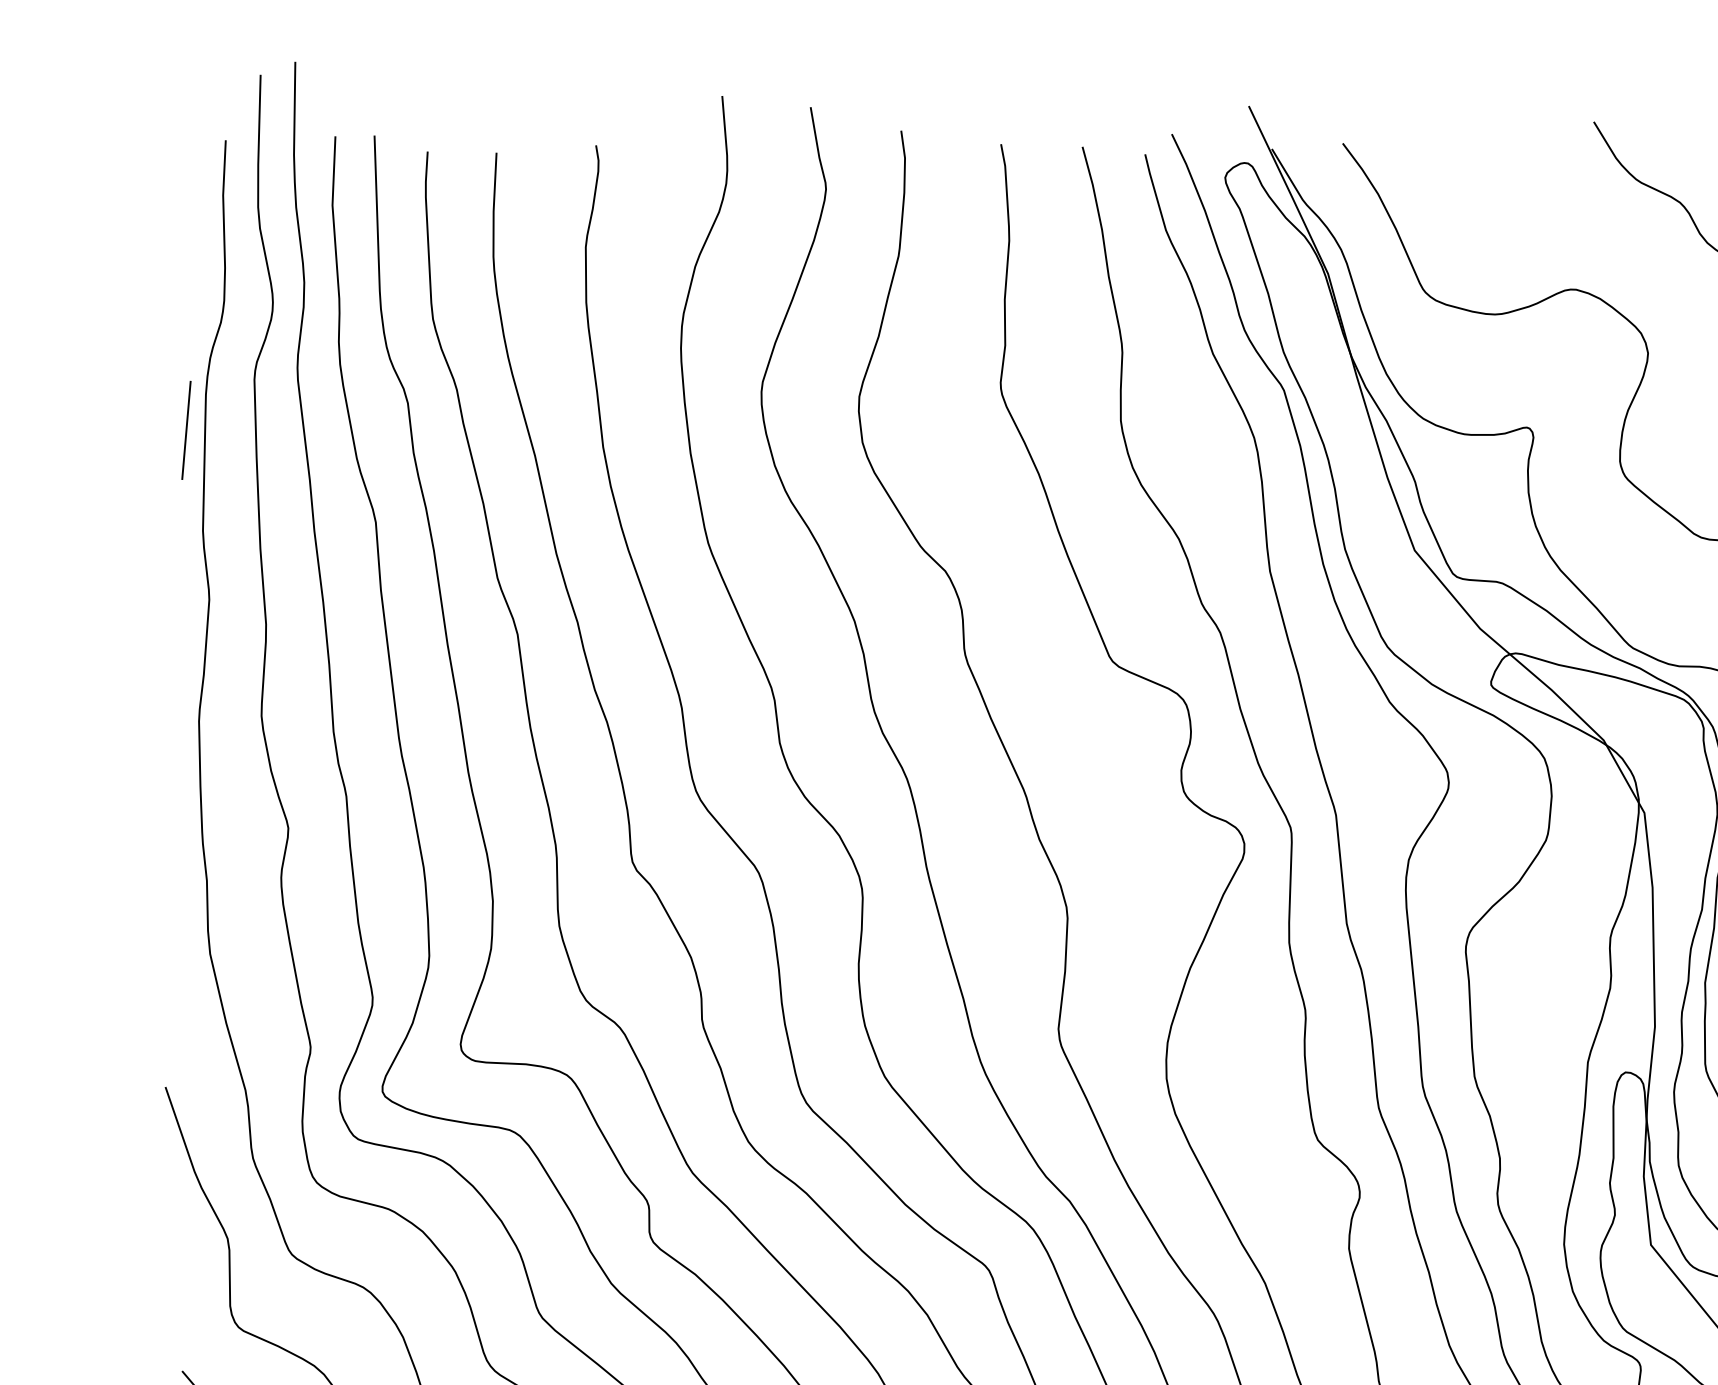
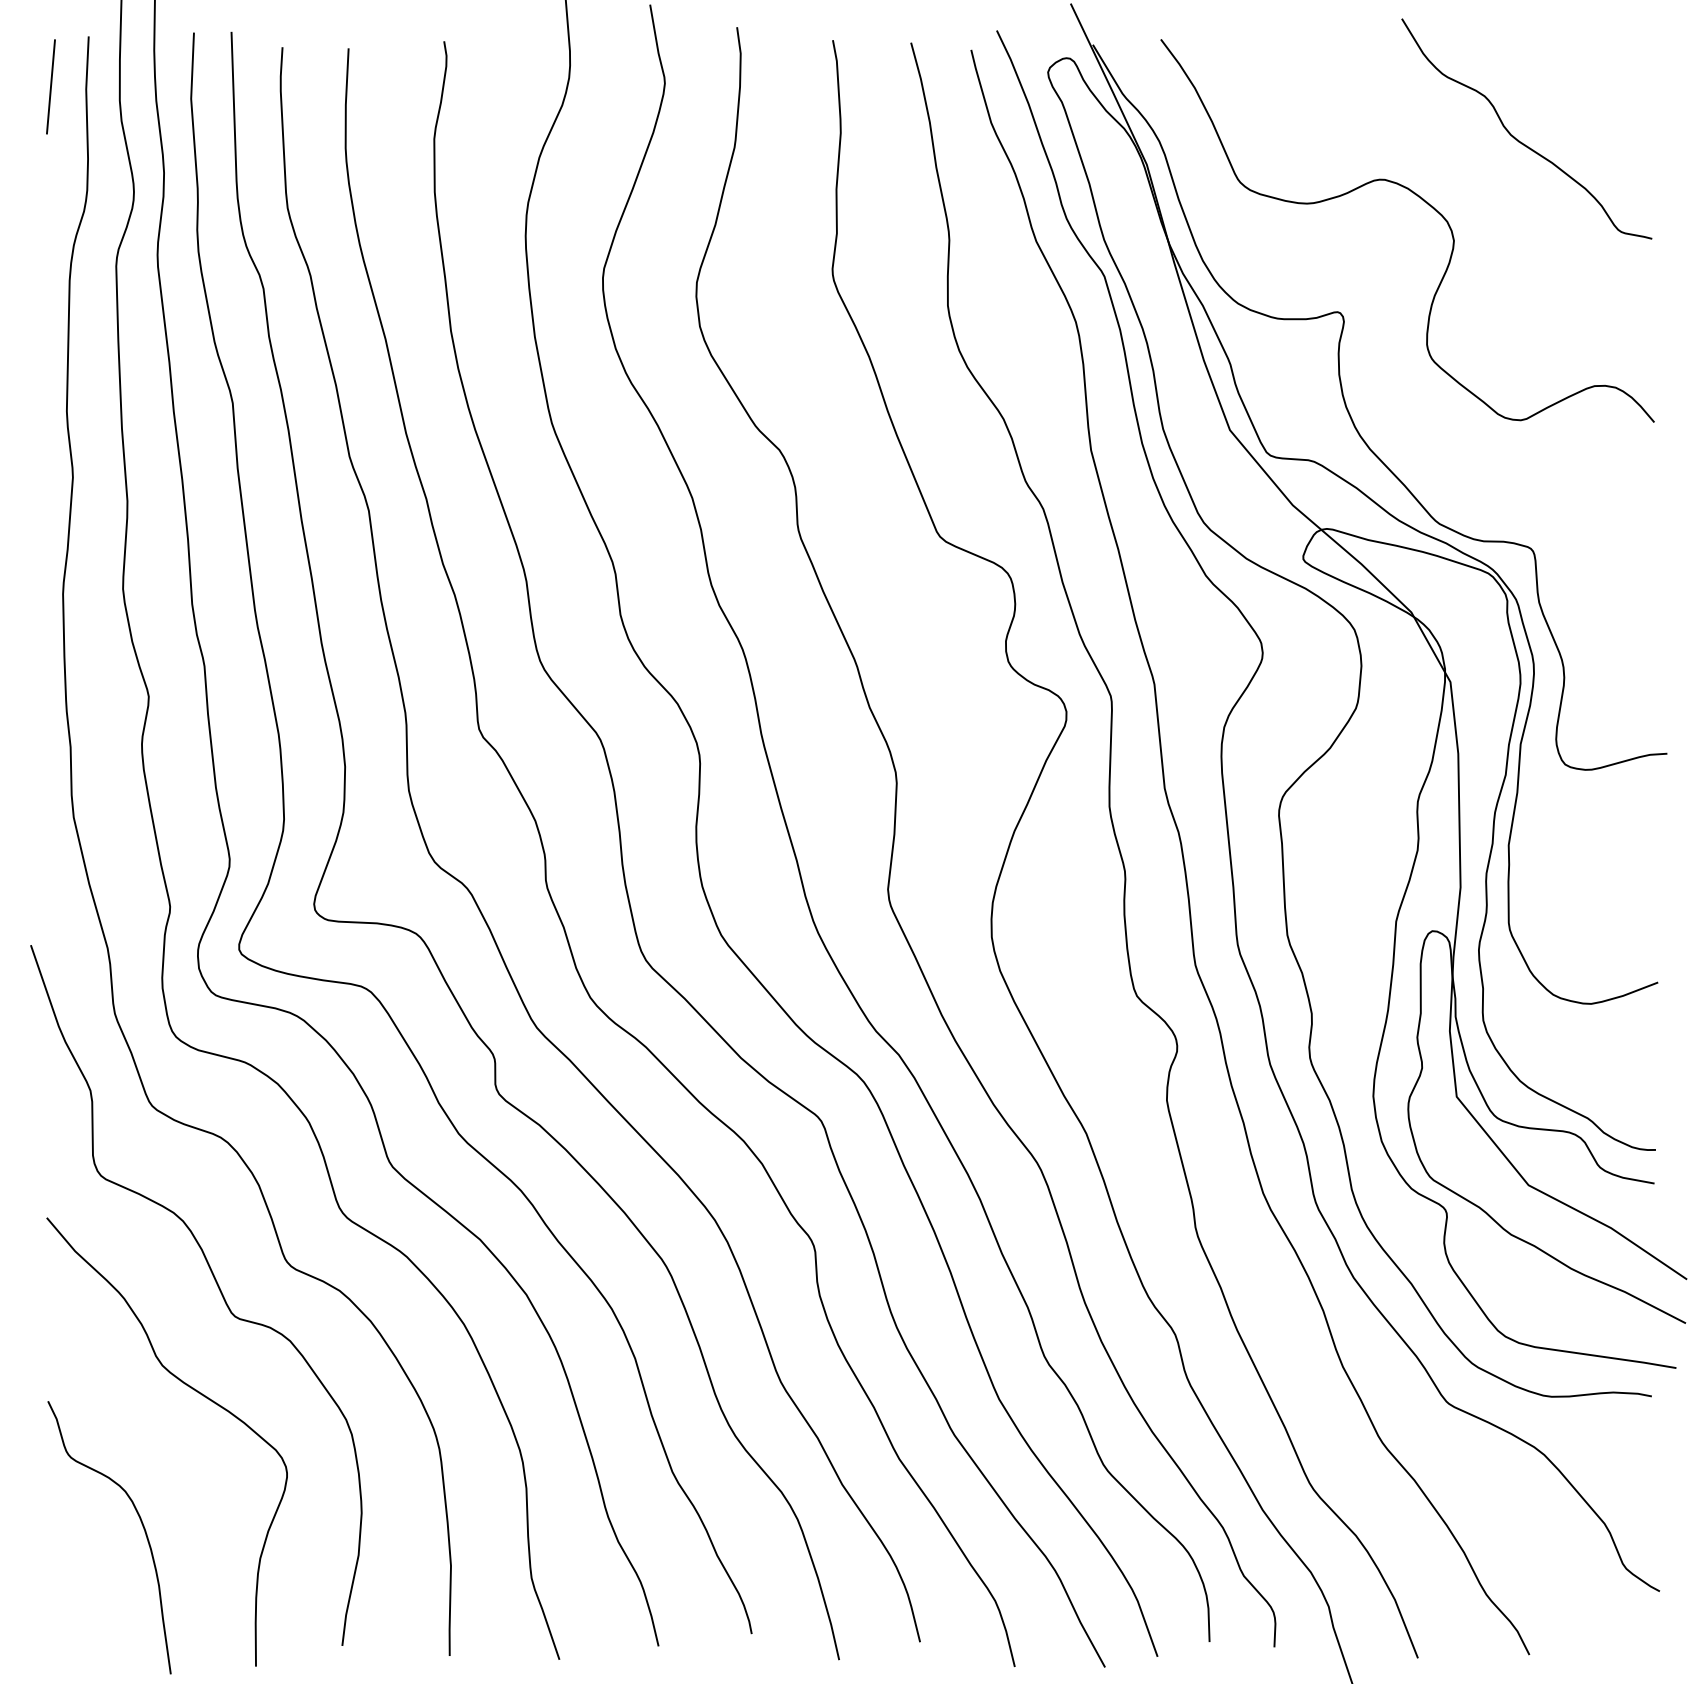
line: (185, 429) -> (50, 86), moved

